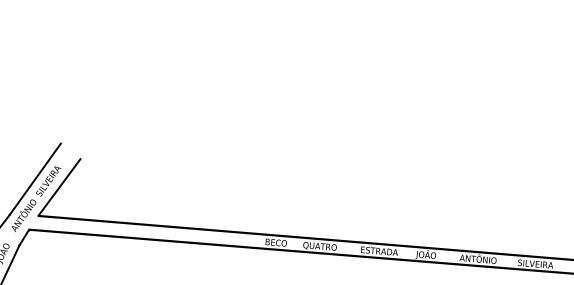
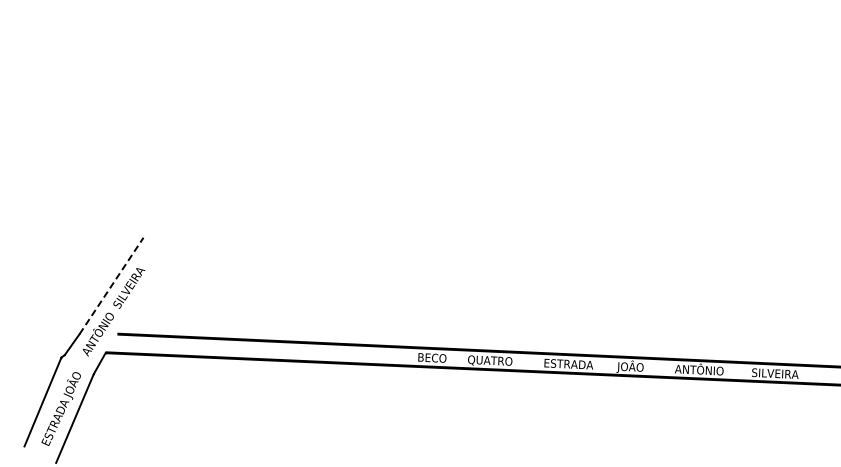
line: (35, 178) -> (111, 285), solid -> dashed
line: (59, 187) -> (143, 295), removed

